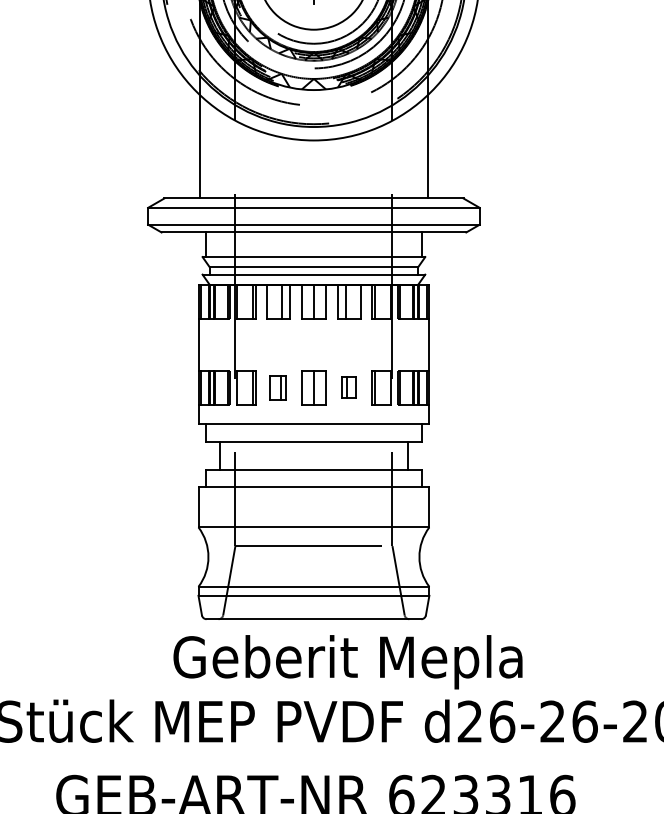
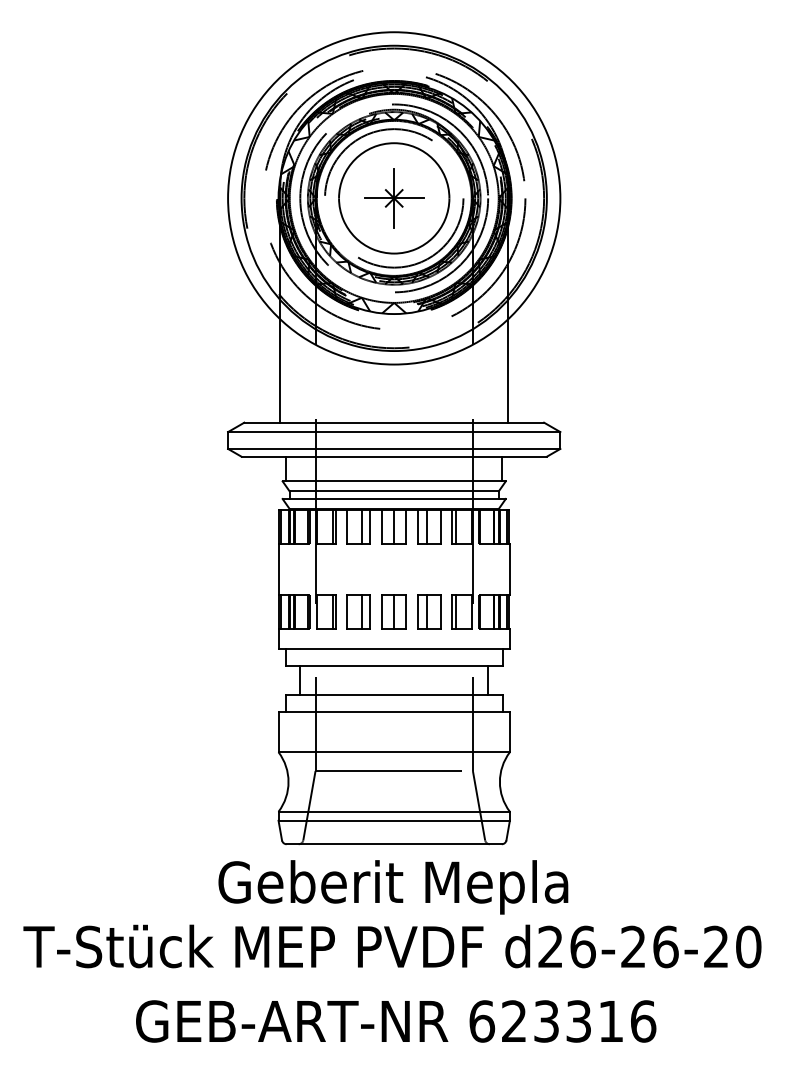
part: (278, 386) -> (358, 611), size x1.43
part: (349, 386) -> (429, 611), size x1.67
text: (348, 662) -> (393, 887), moved

